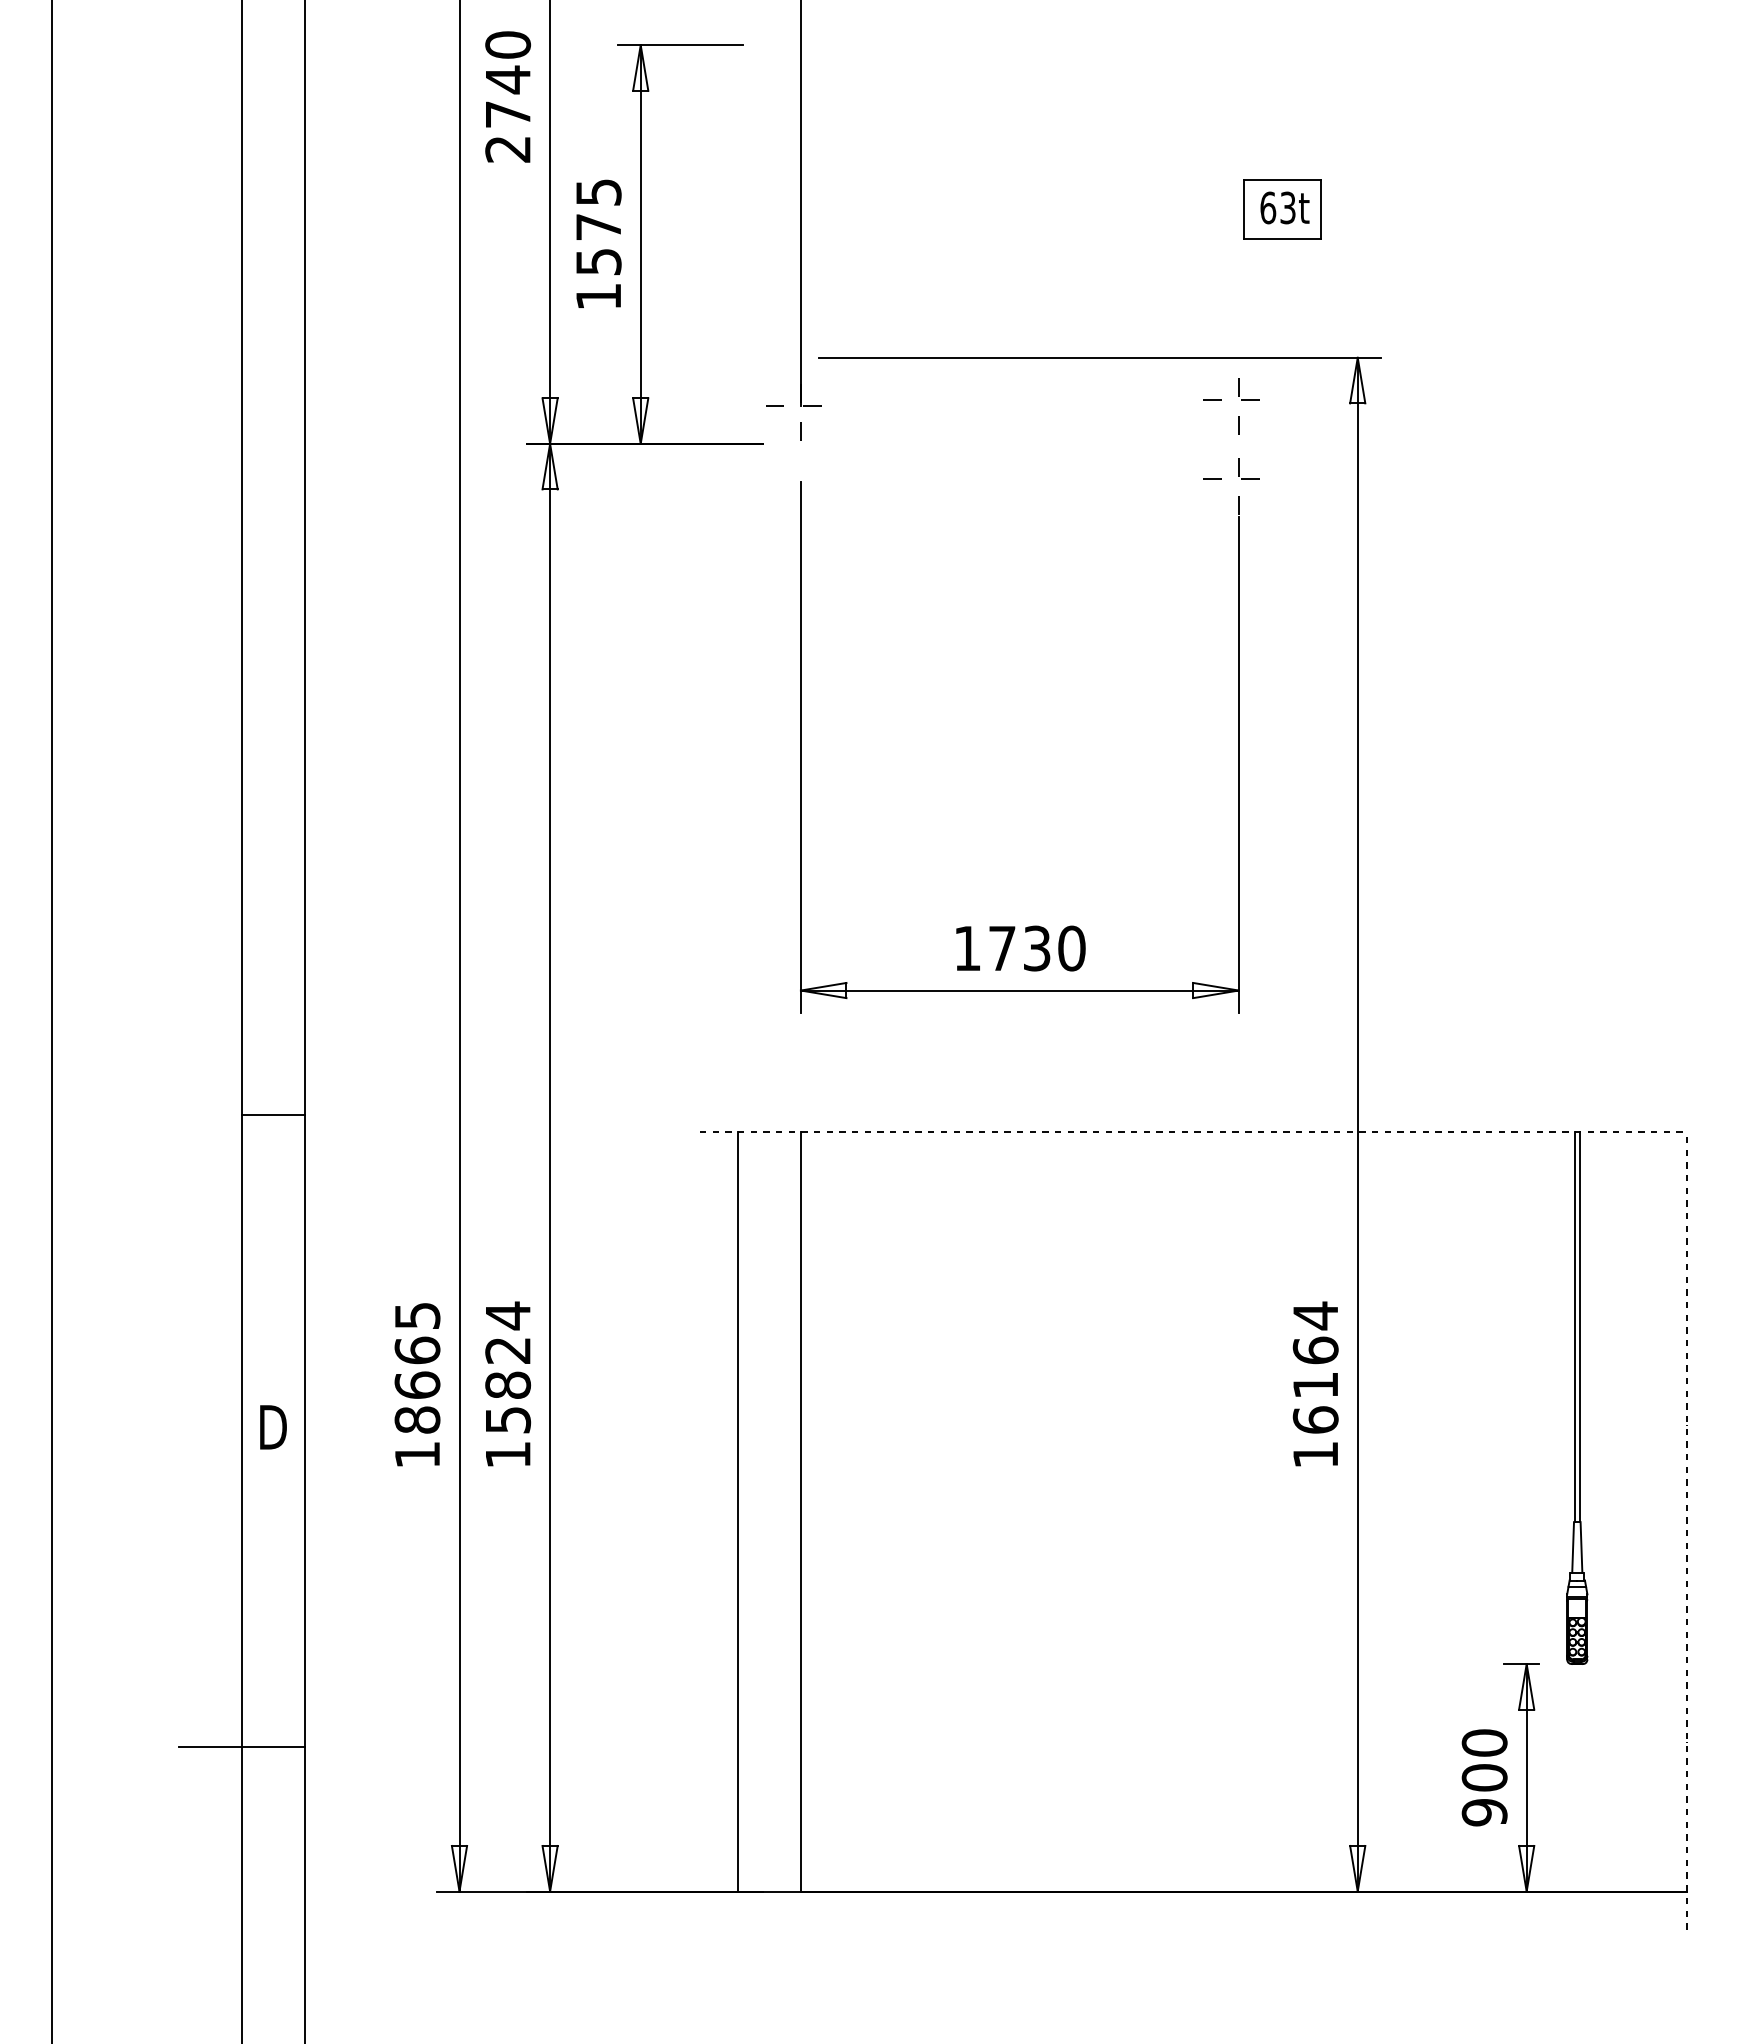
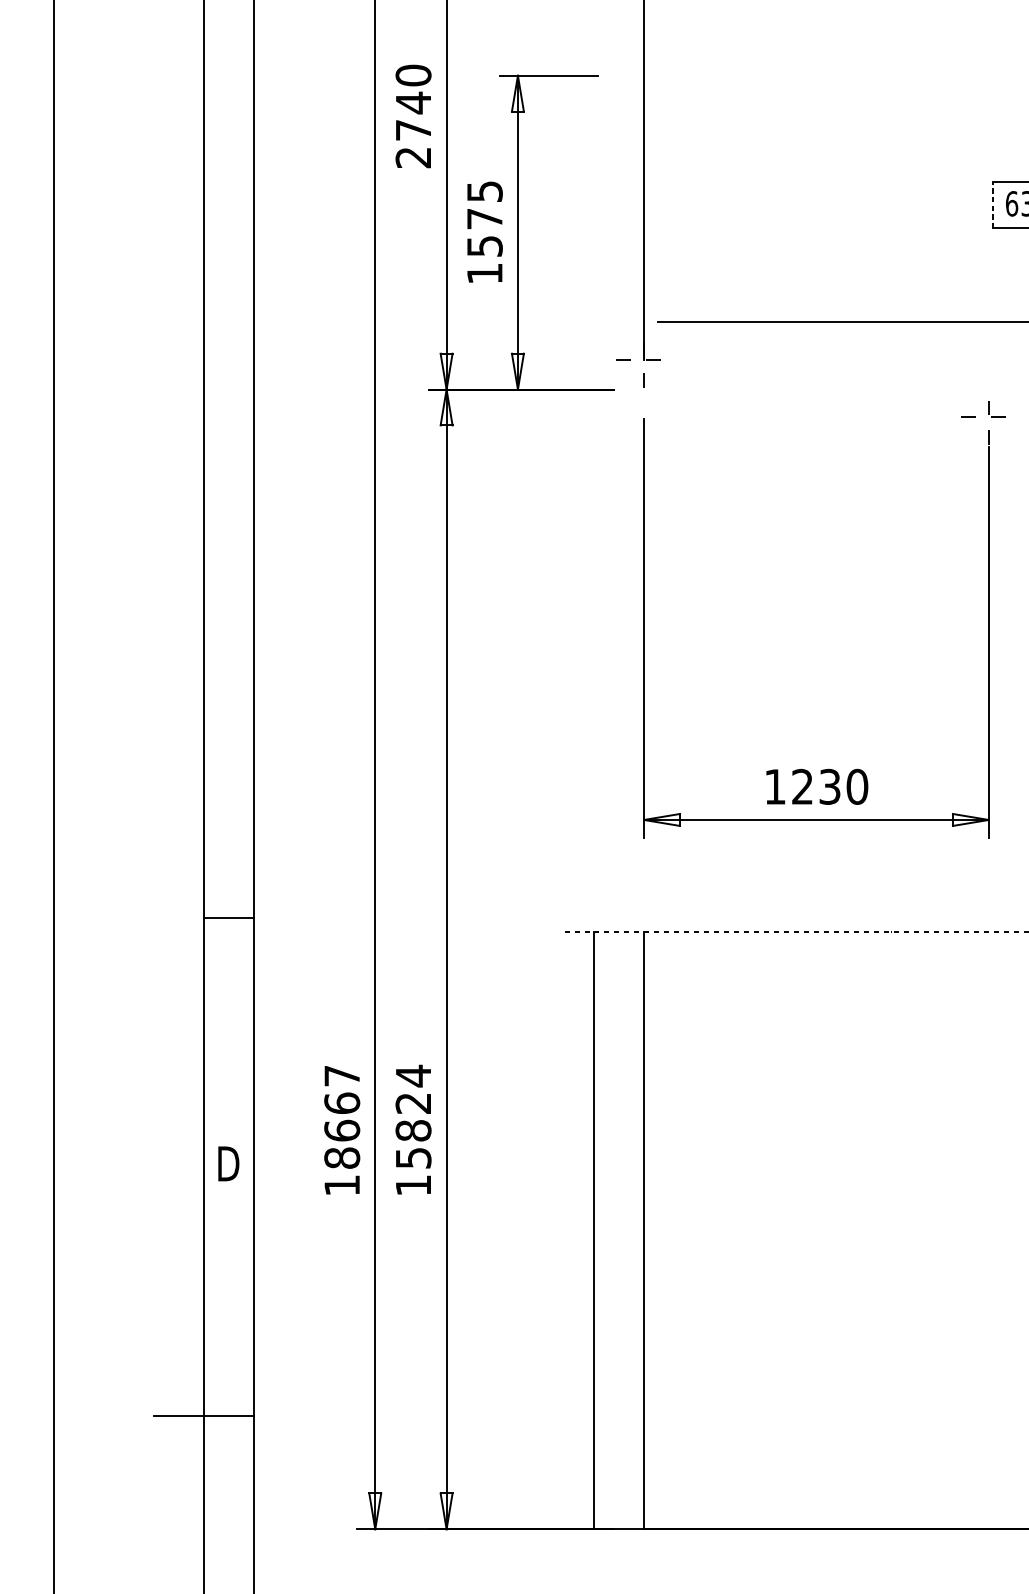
line: (1244, 209) -> (993, 205), solid -> dashed
part: (1221, 400) -> (975, 355), removed
text: (1002, 947) -> (802, 786), 1730 -> 1230
text: (417, 1315) -> (342, 1075), 18665 -> 18667

